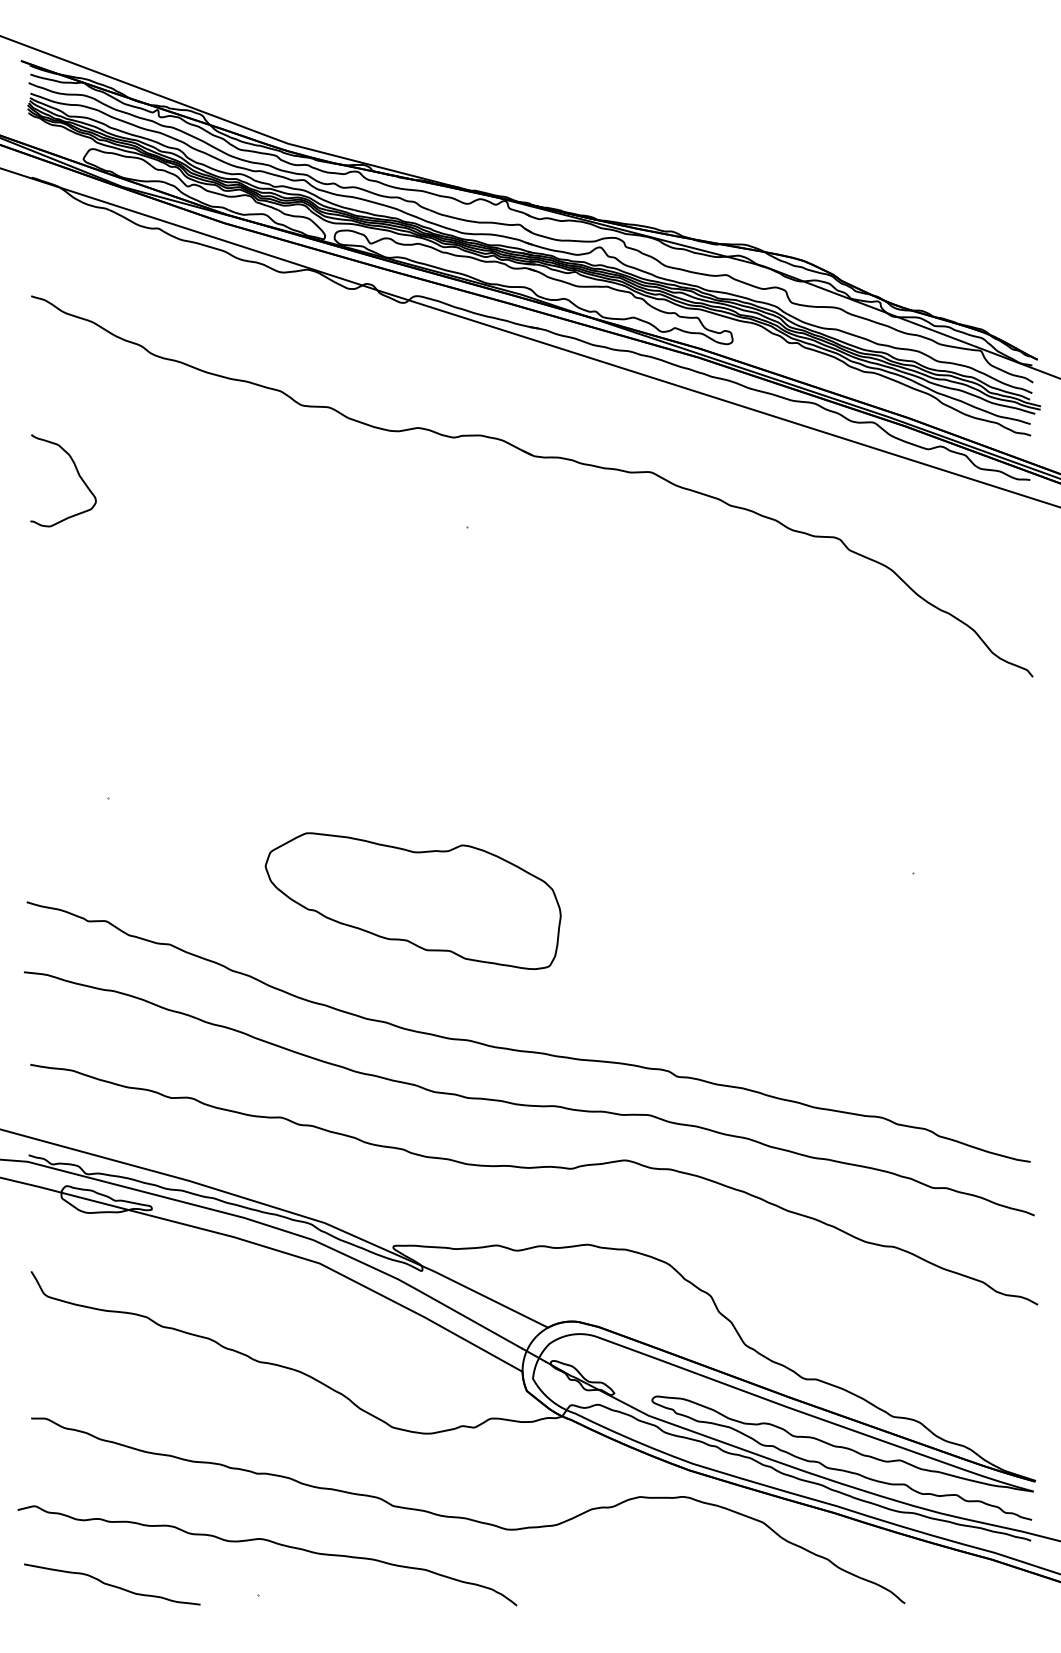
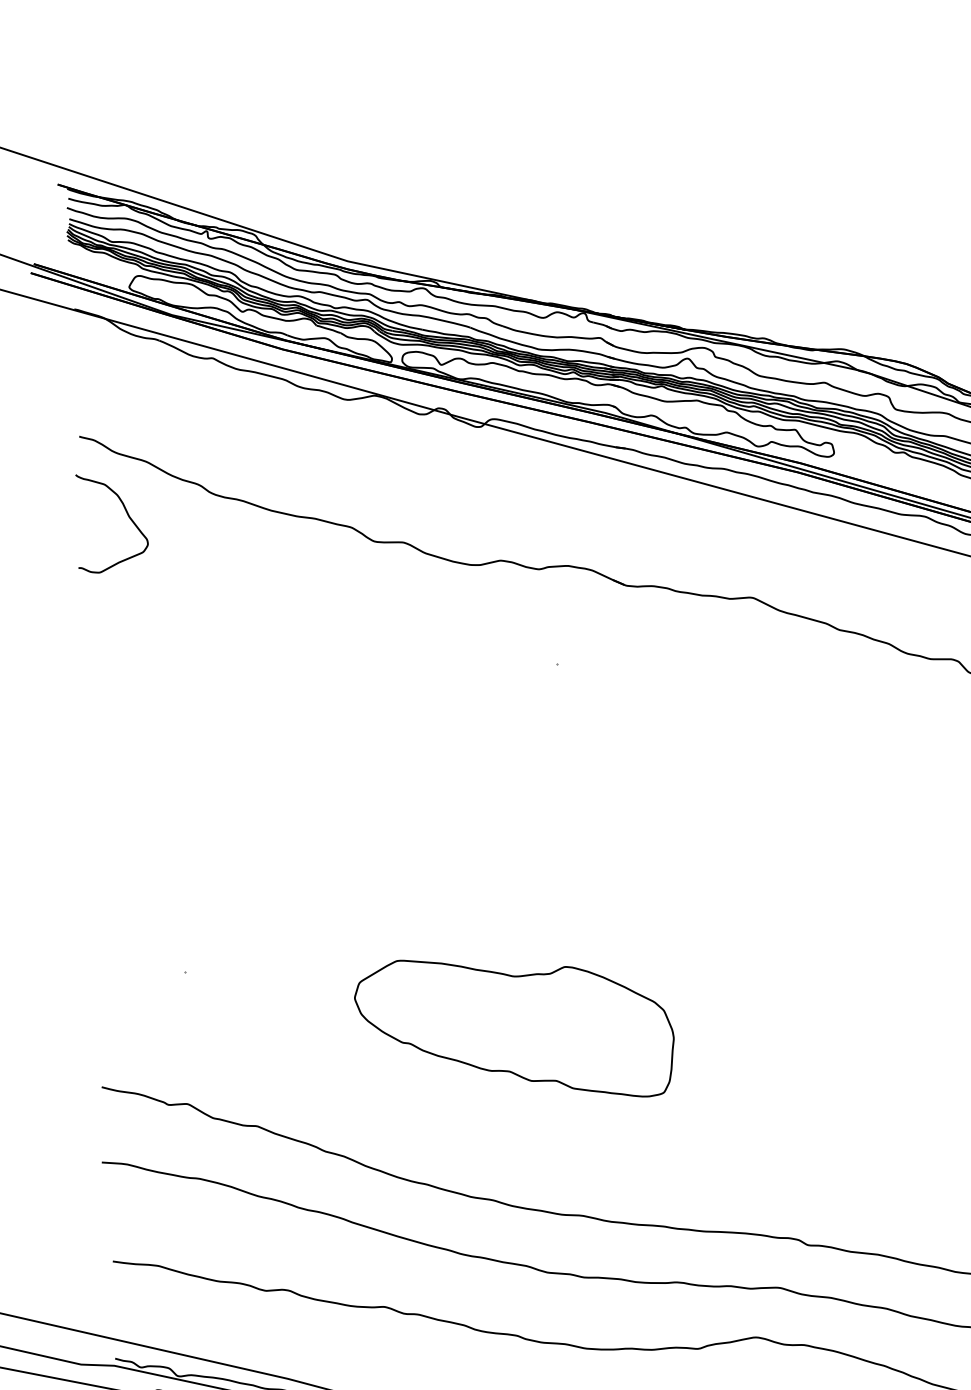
curve: (77, 473) -> (126, 514), moved
part: (412, 900) -> (513, 1028), moved

